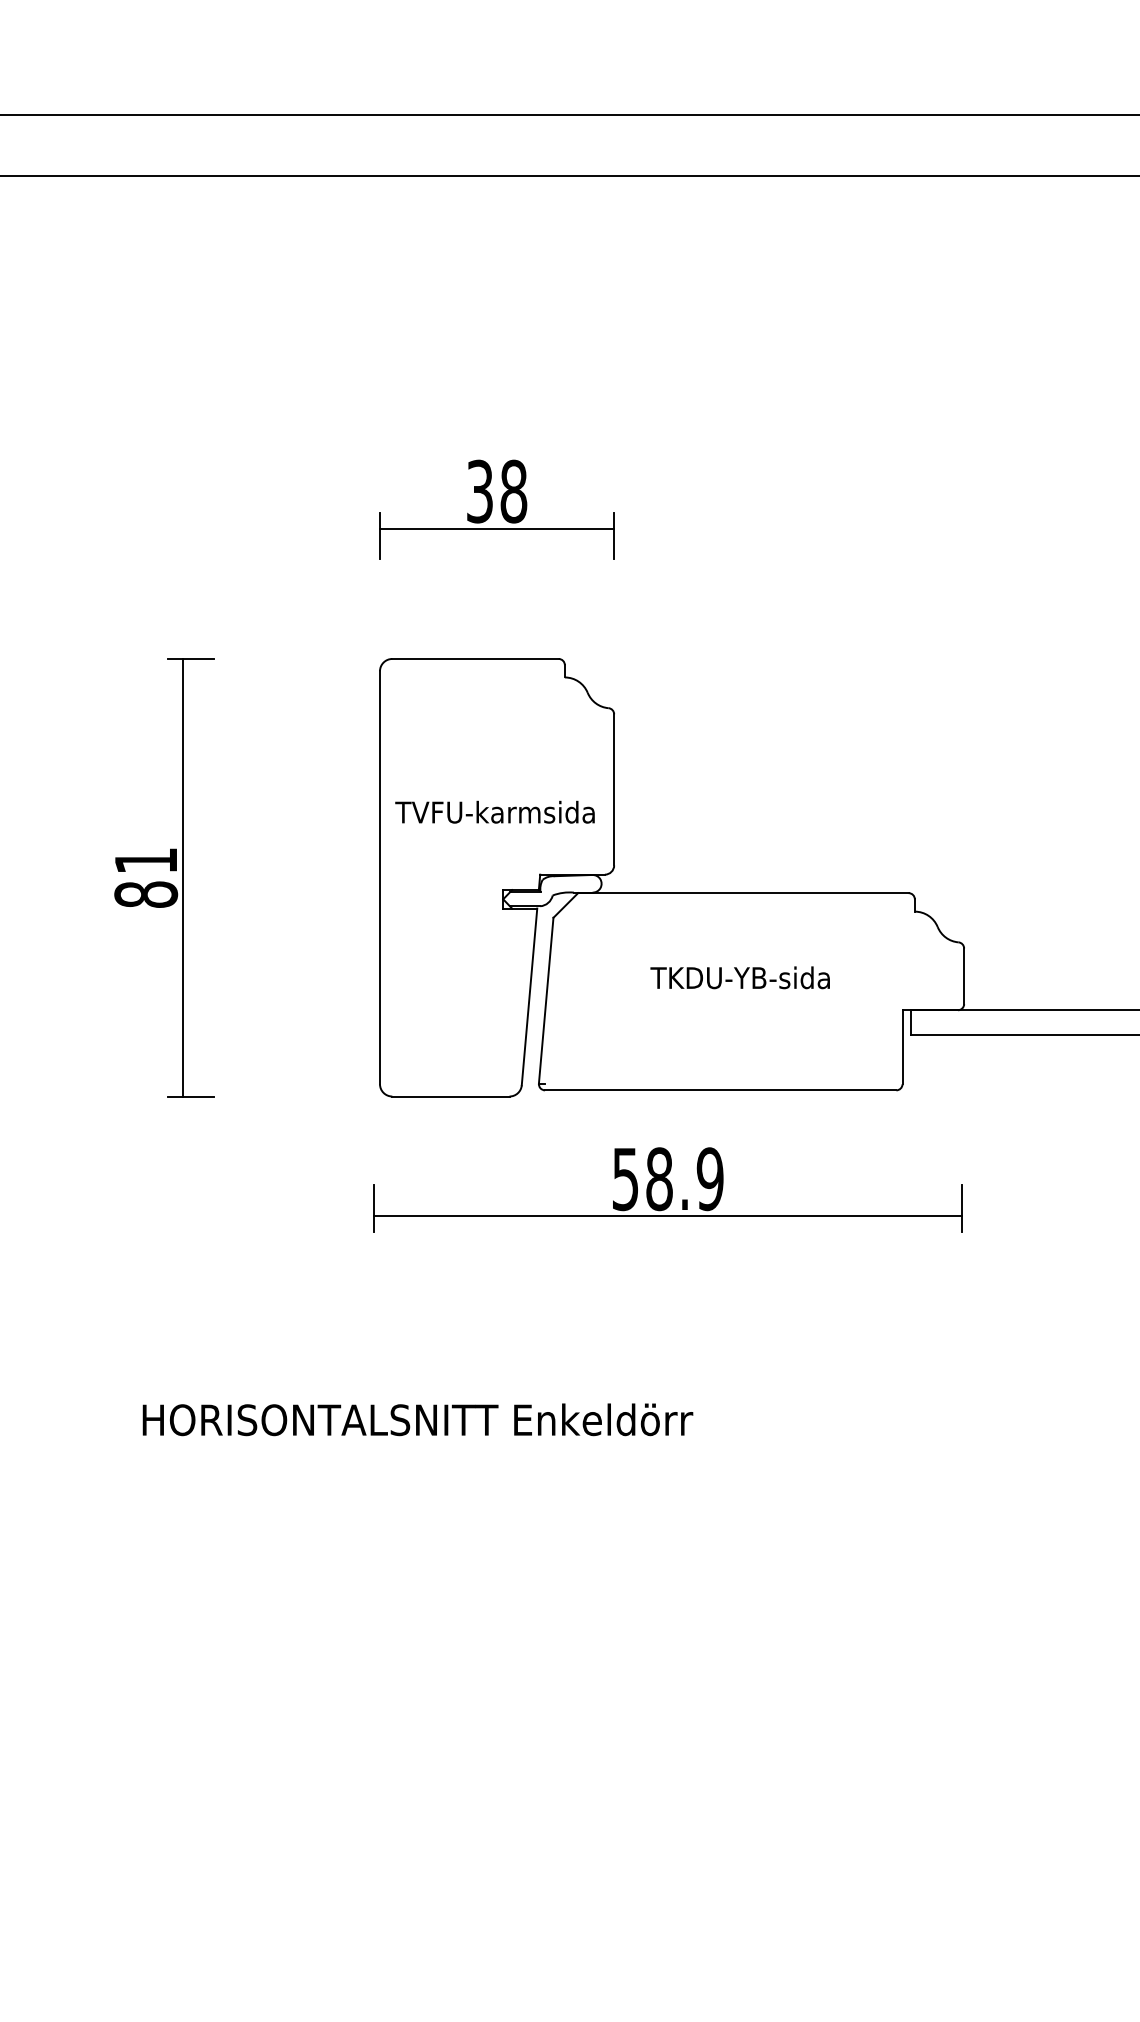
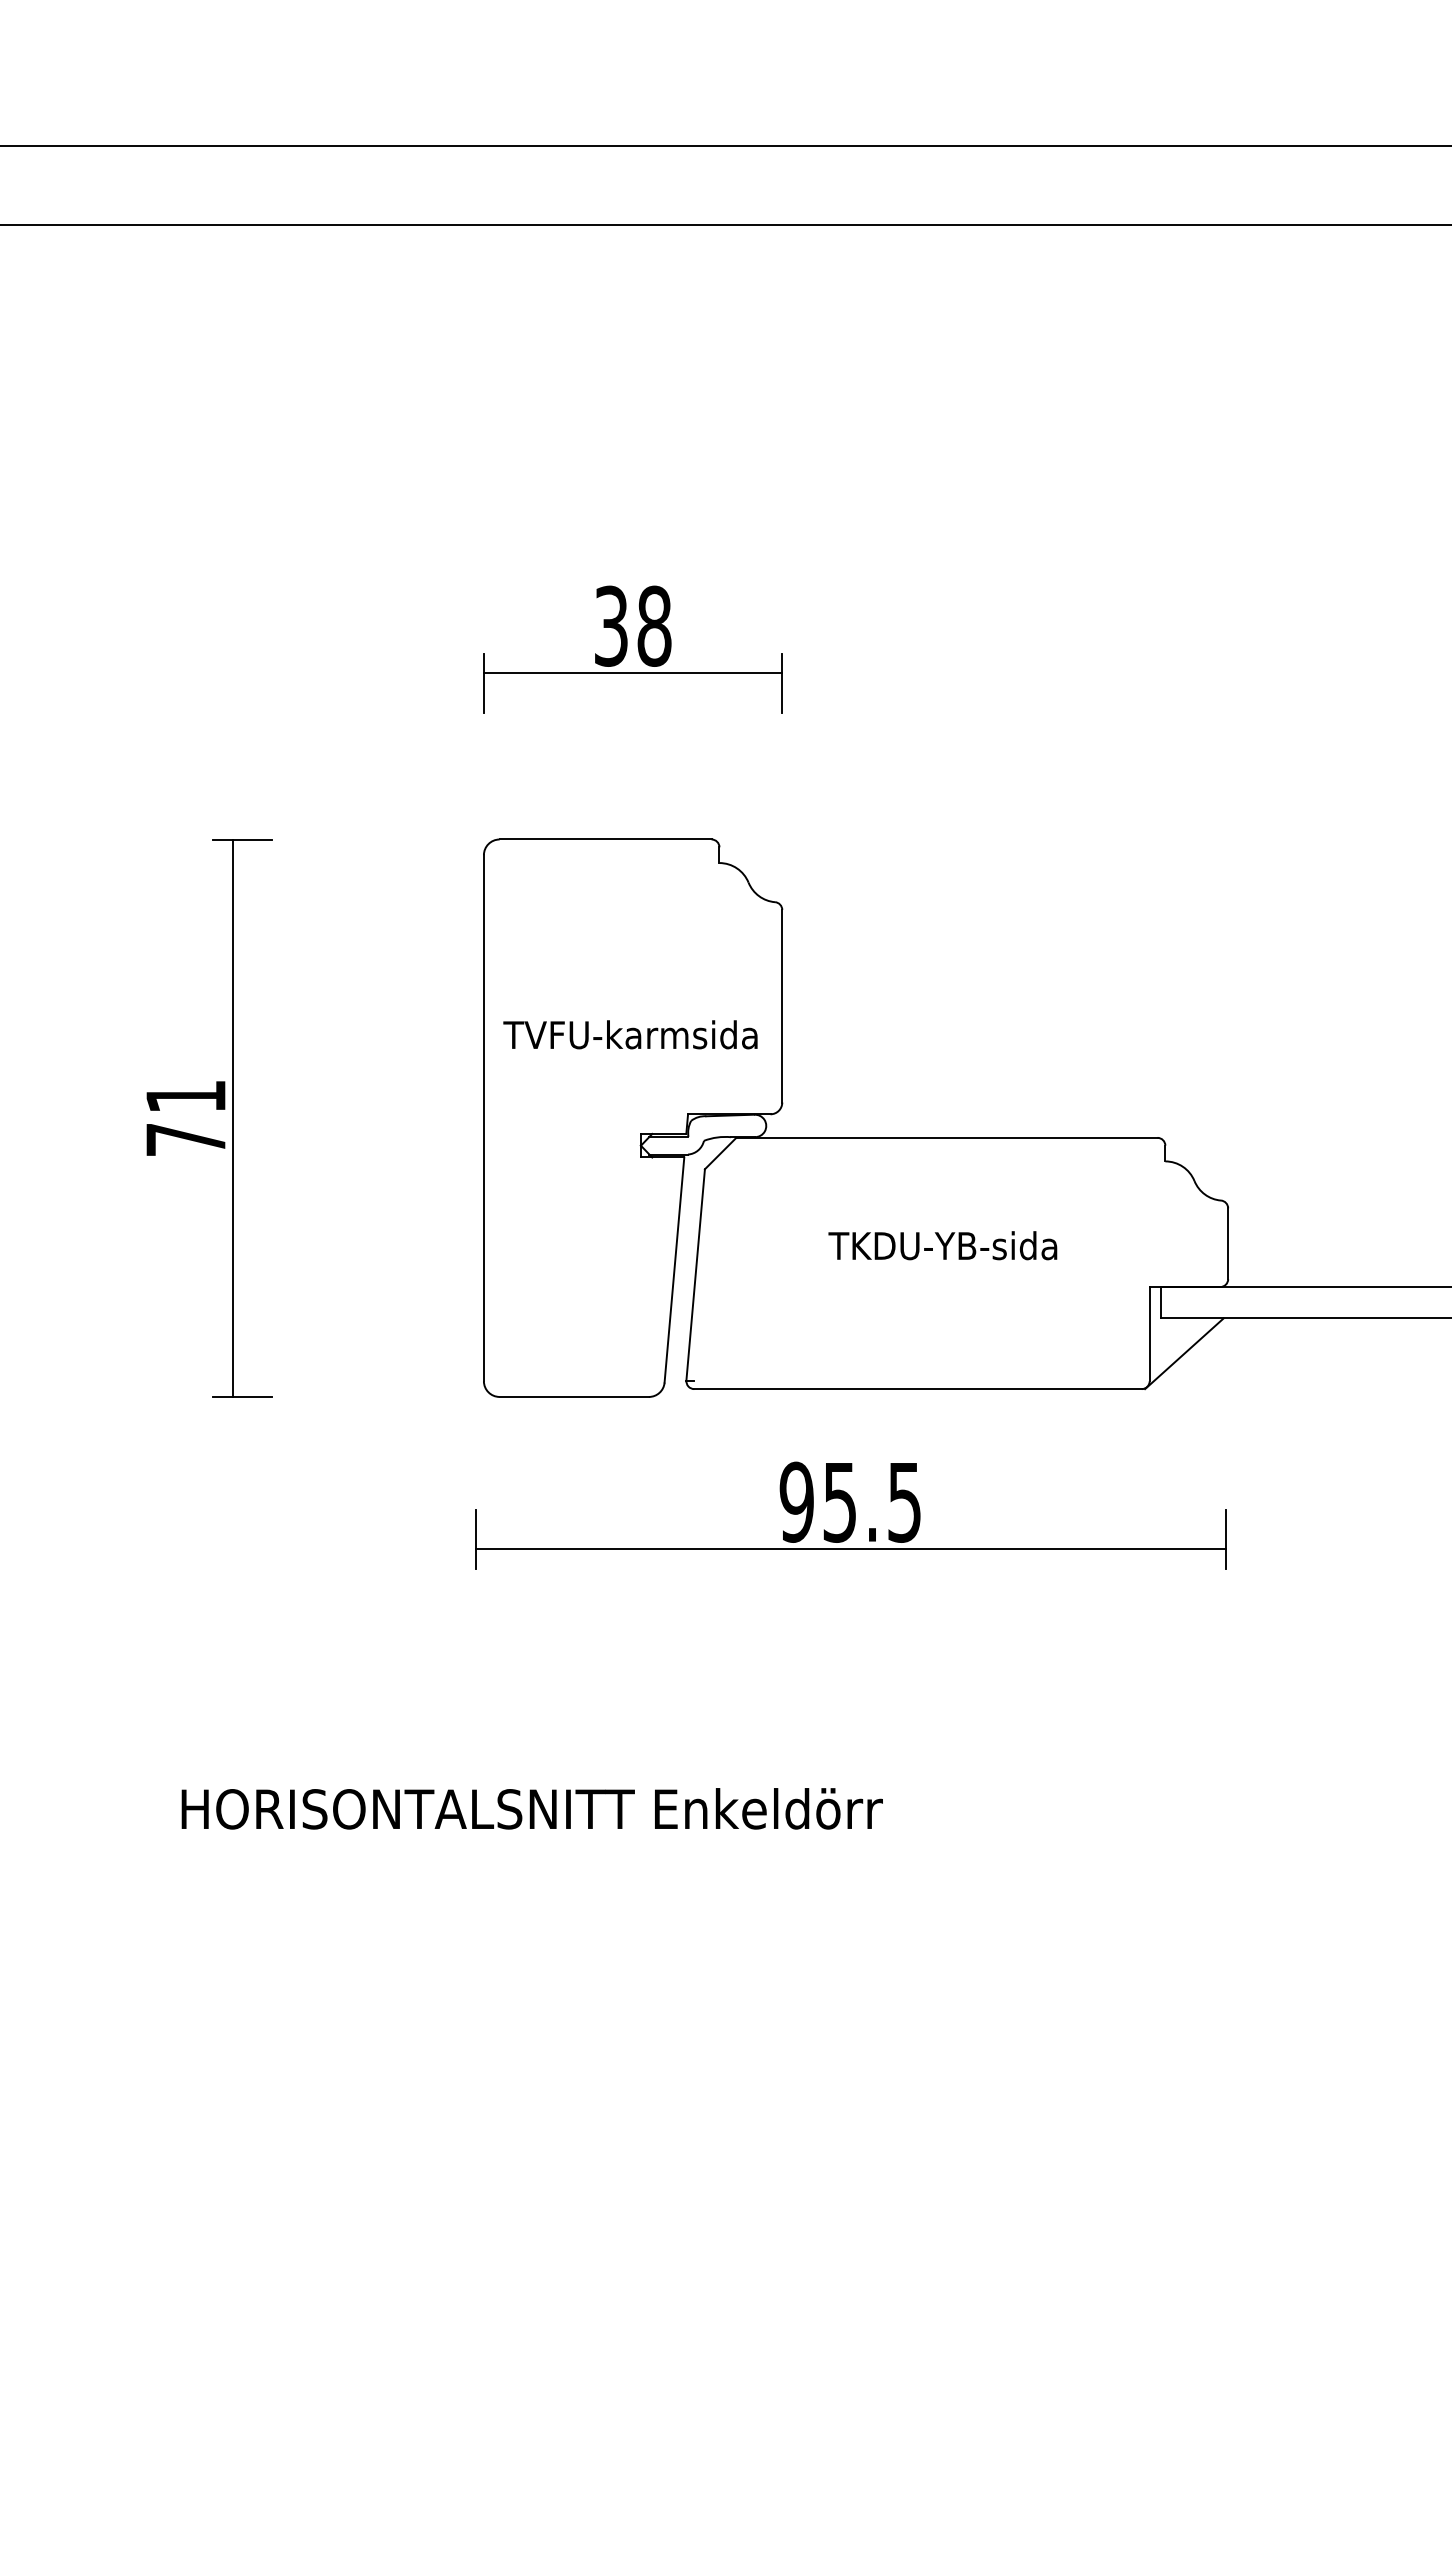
text: (145, 894) -> (185, 1139), 81 -> 71
line: (929, 1062) -> (1184, 1353), added
text: (667, 1178) -> (850, 1501), 58.9 -> 95.5

